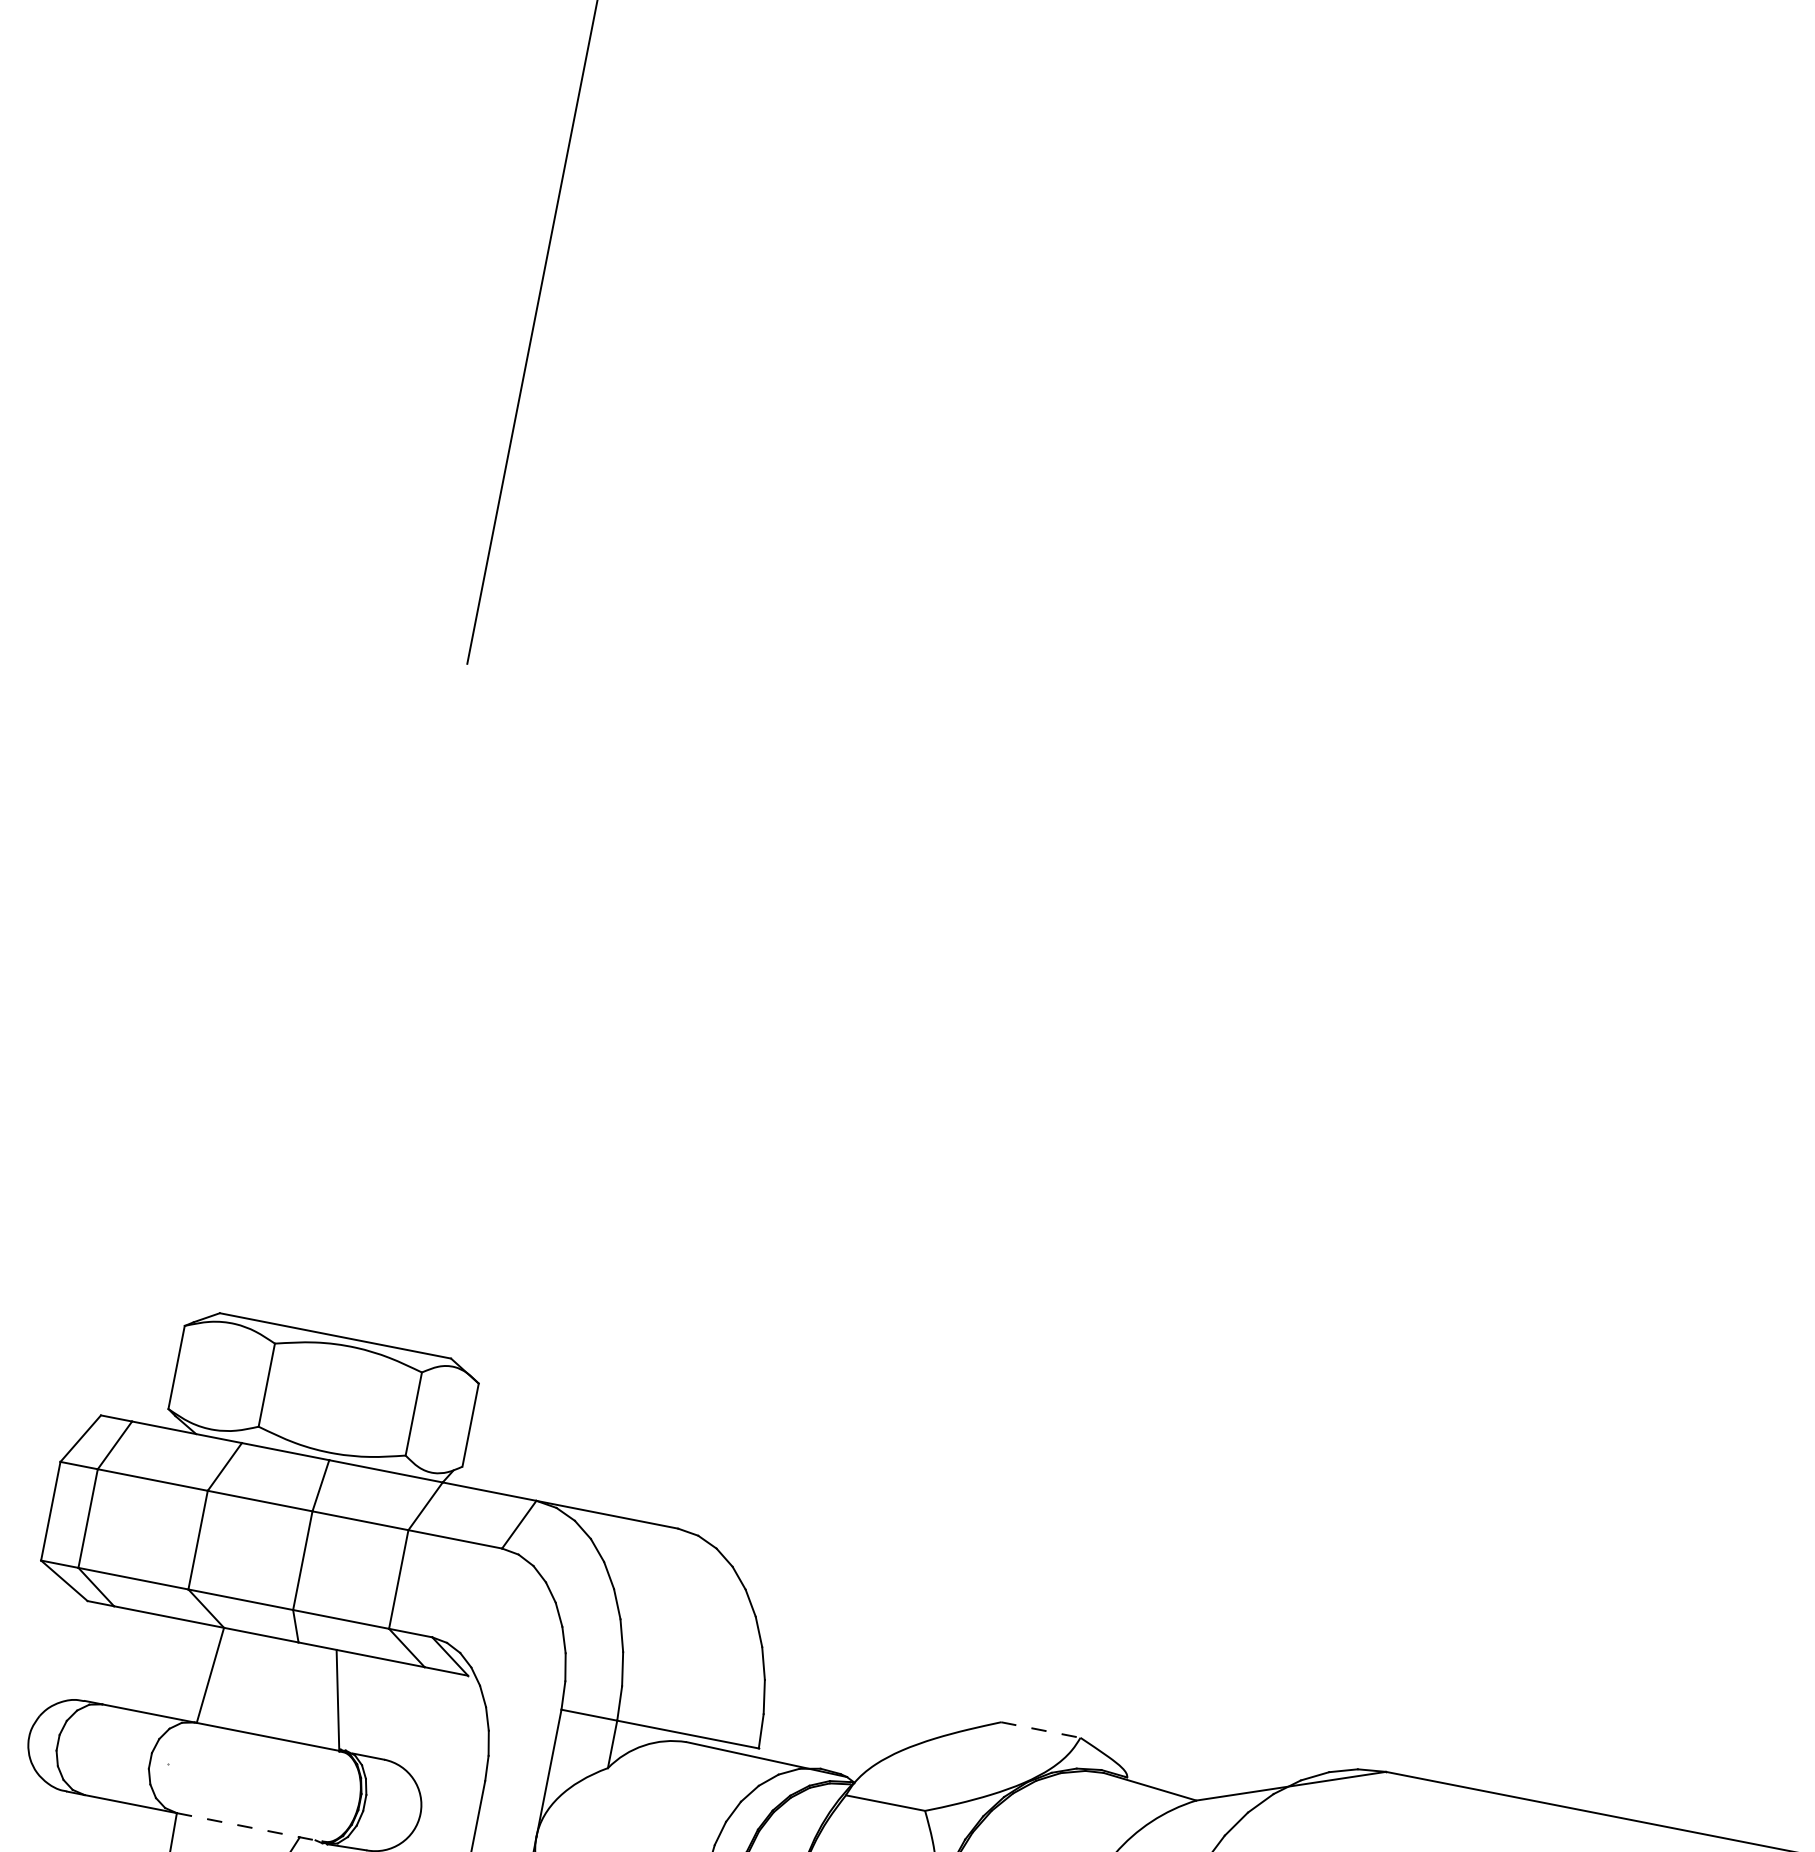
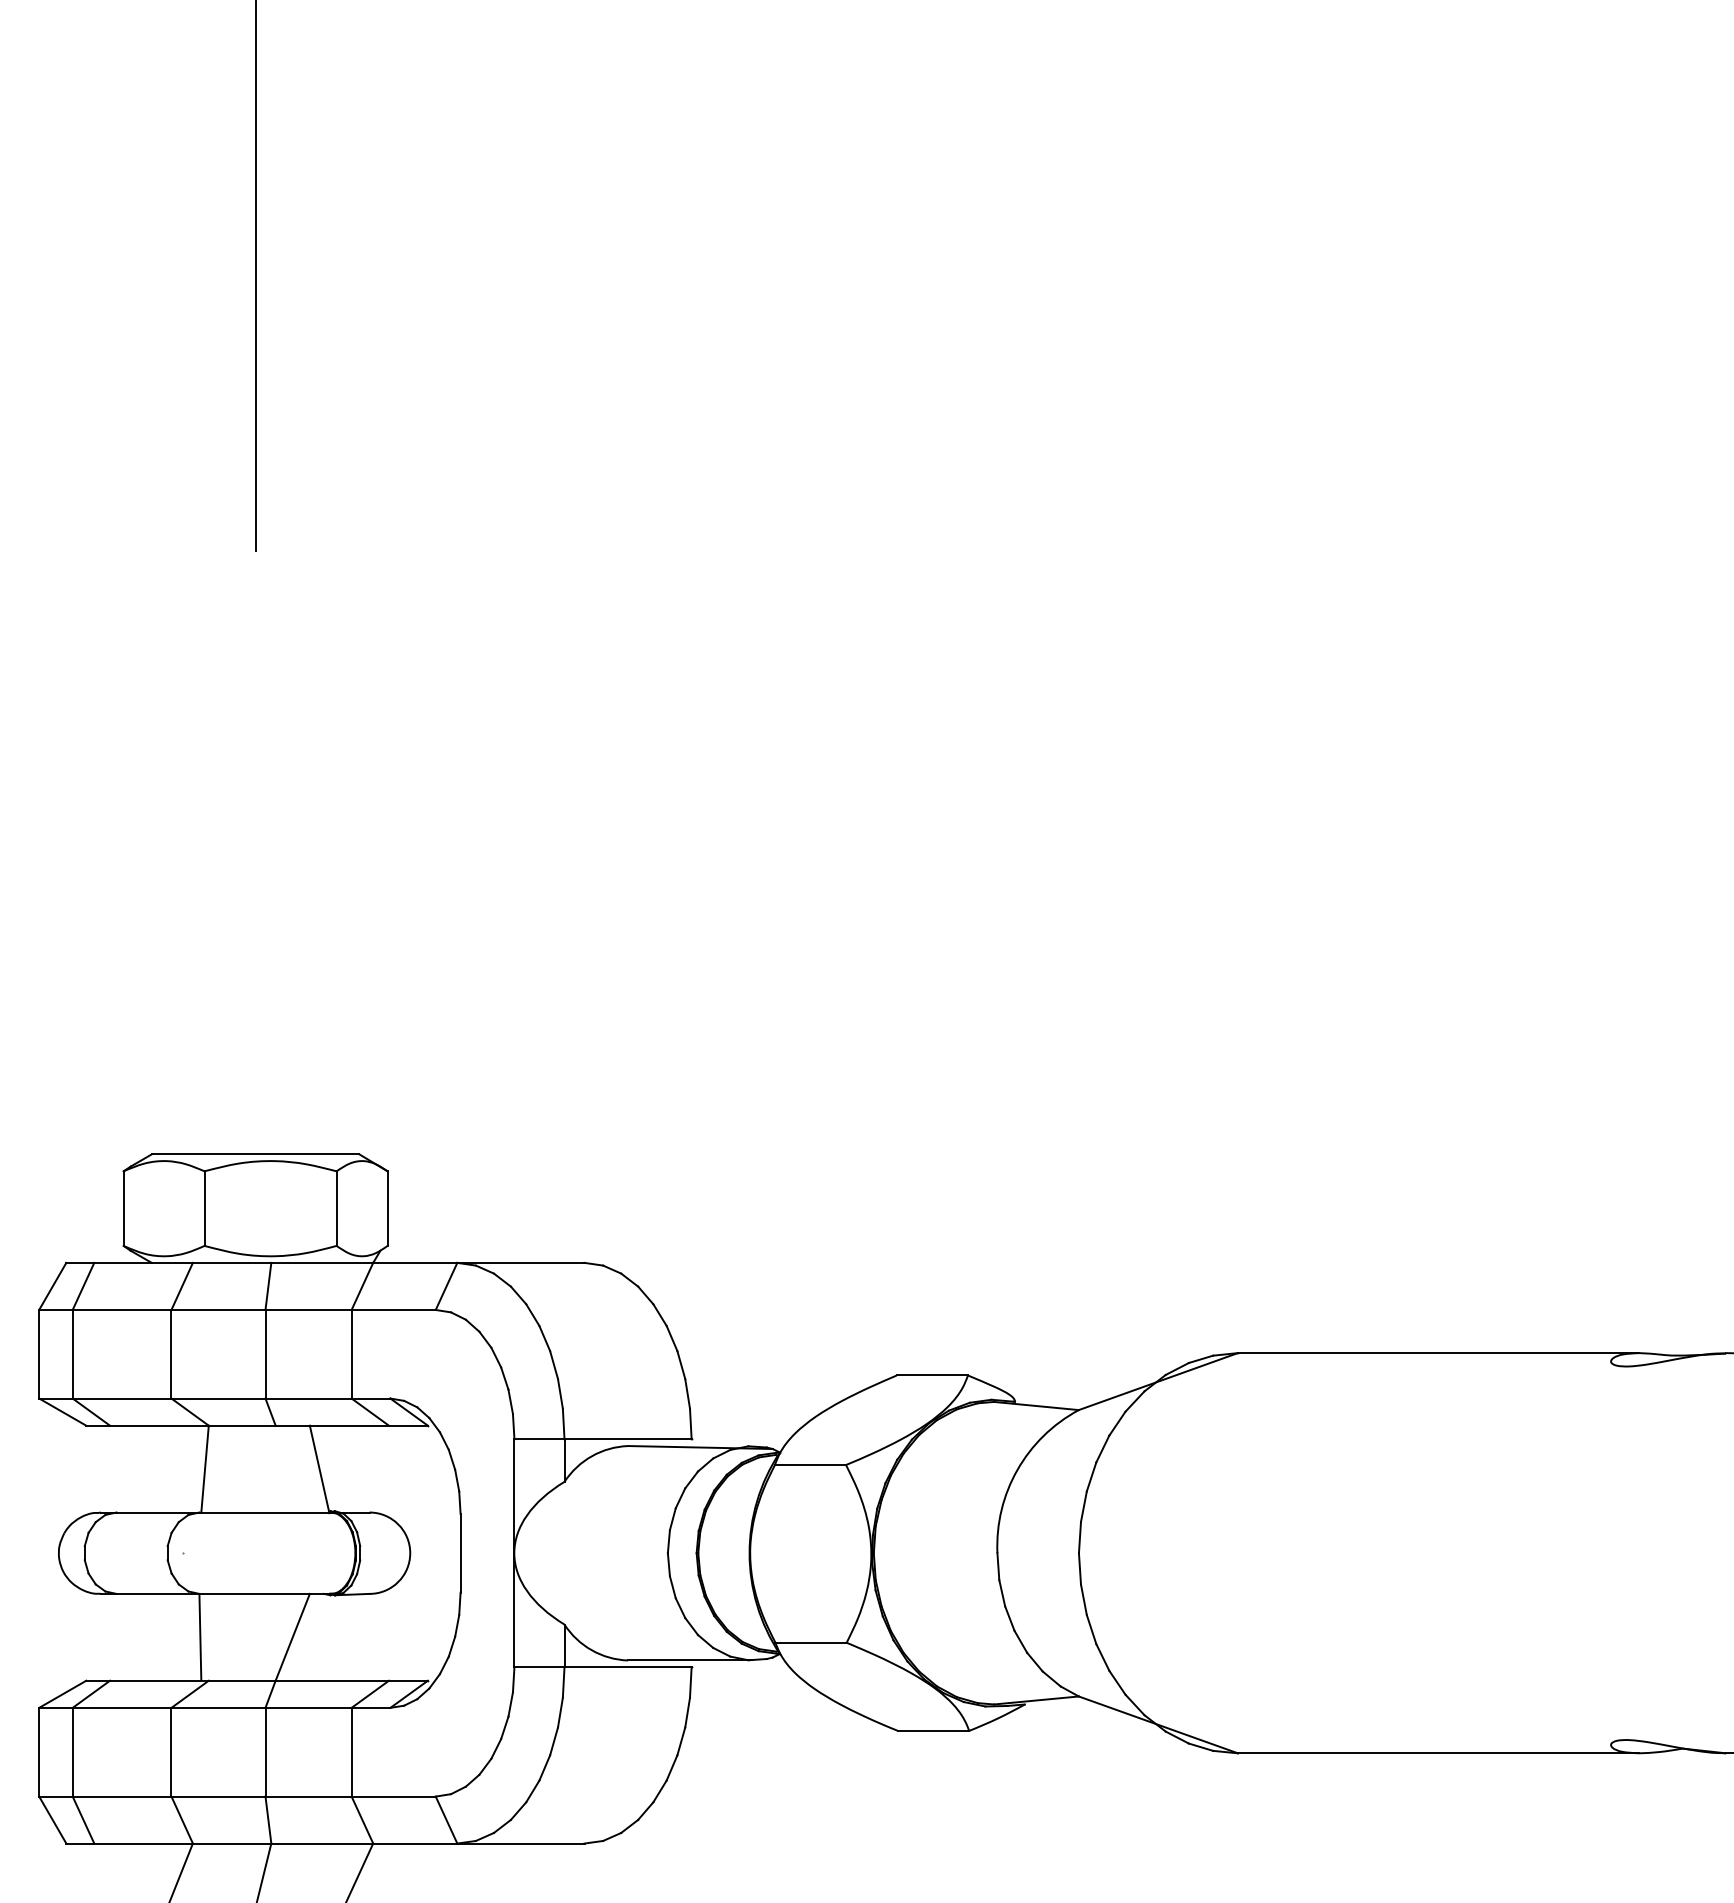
line: (1040, 1730) -> (932, 1375), dashed -> solid
line: (249, 1826) -> (264, 1593), dashed -> solid

